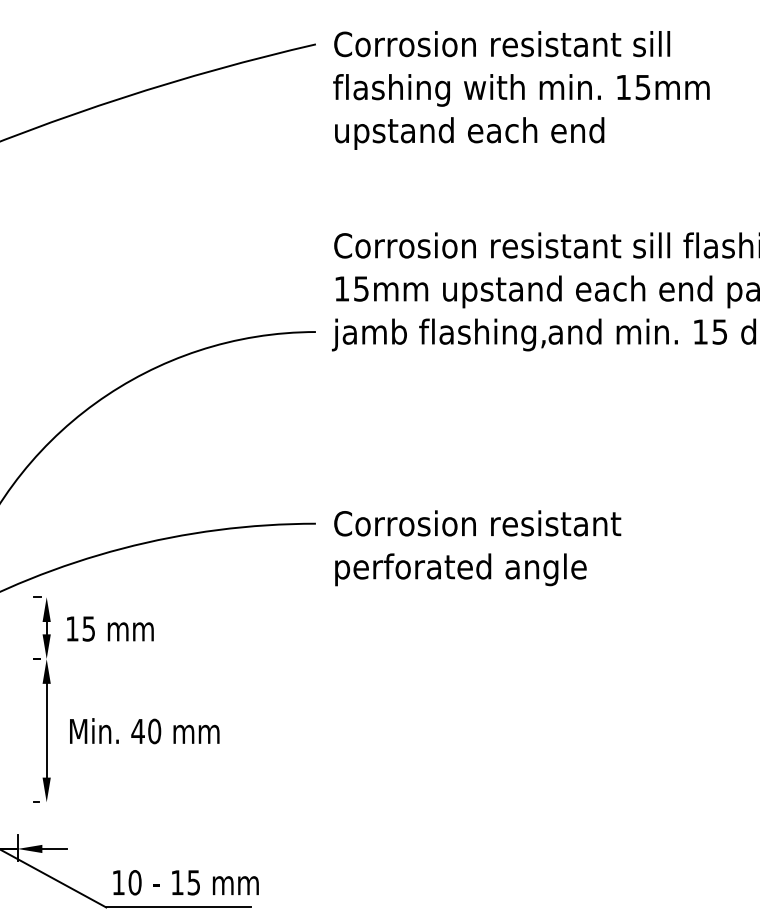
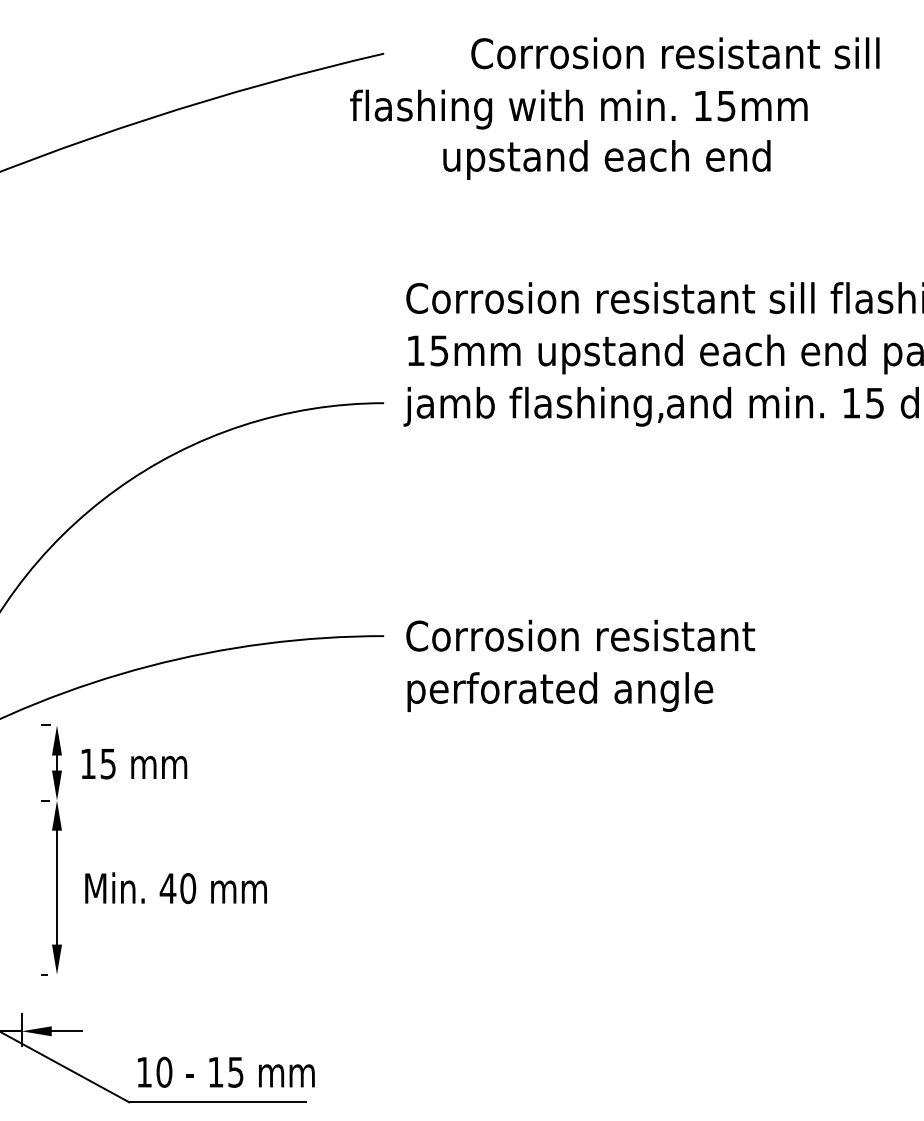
text: (502, 44) -> (675, 53), moved
text: (521, 90) -> (578, 109), moved
text: (469, 133) -> (606, 159), moved

